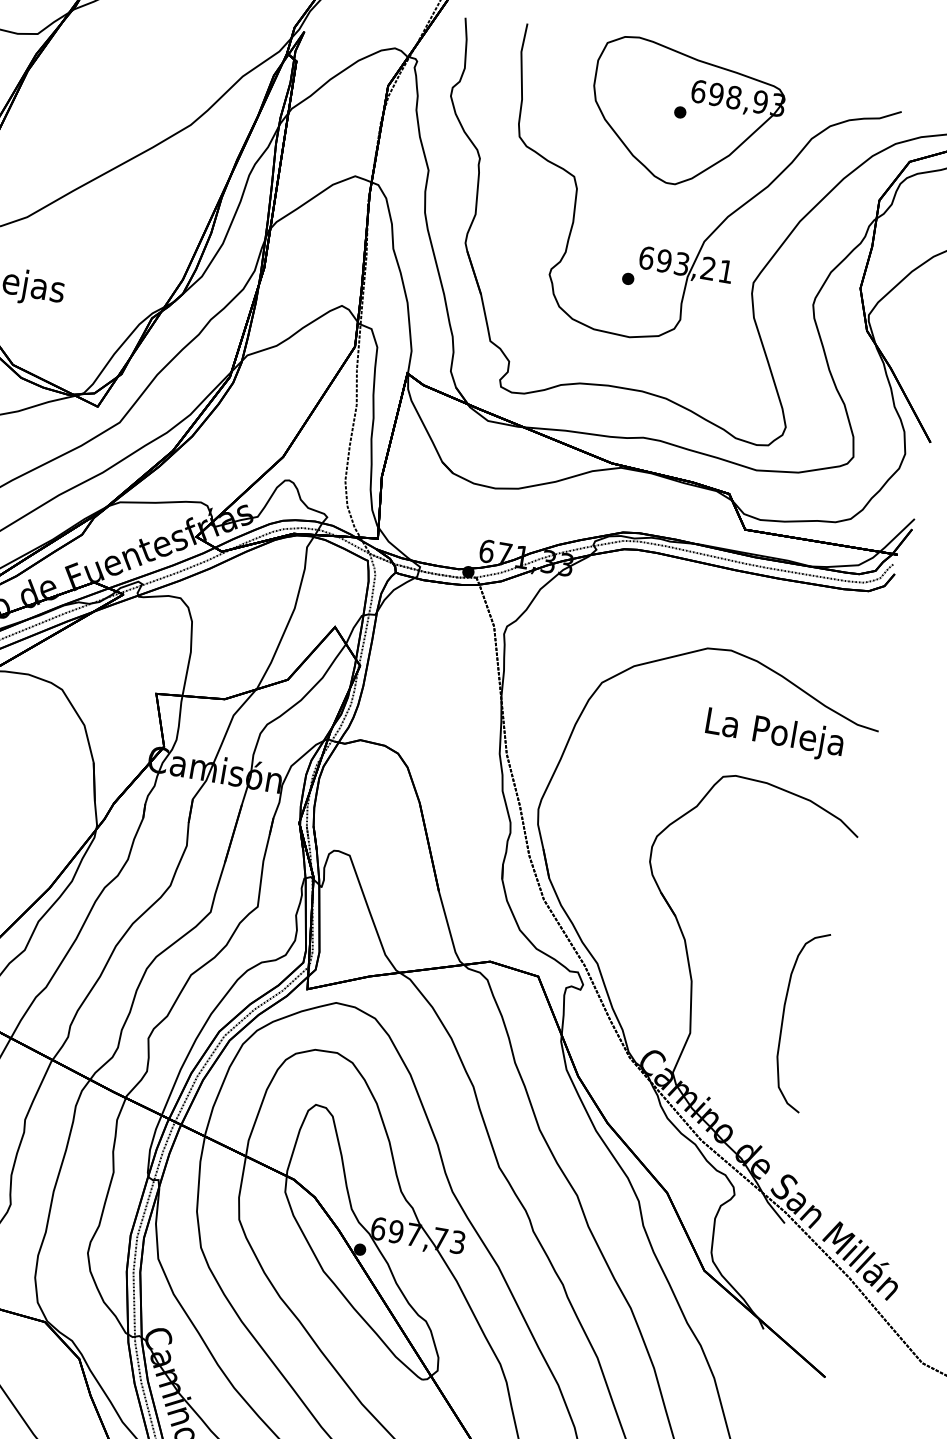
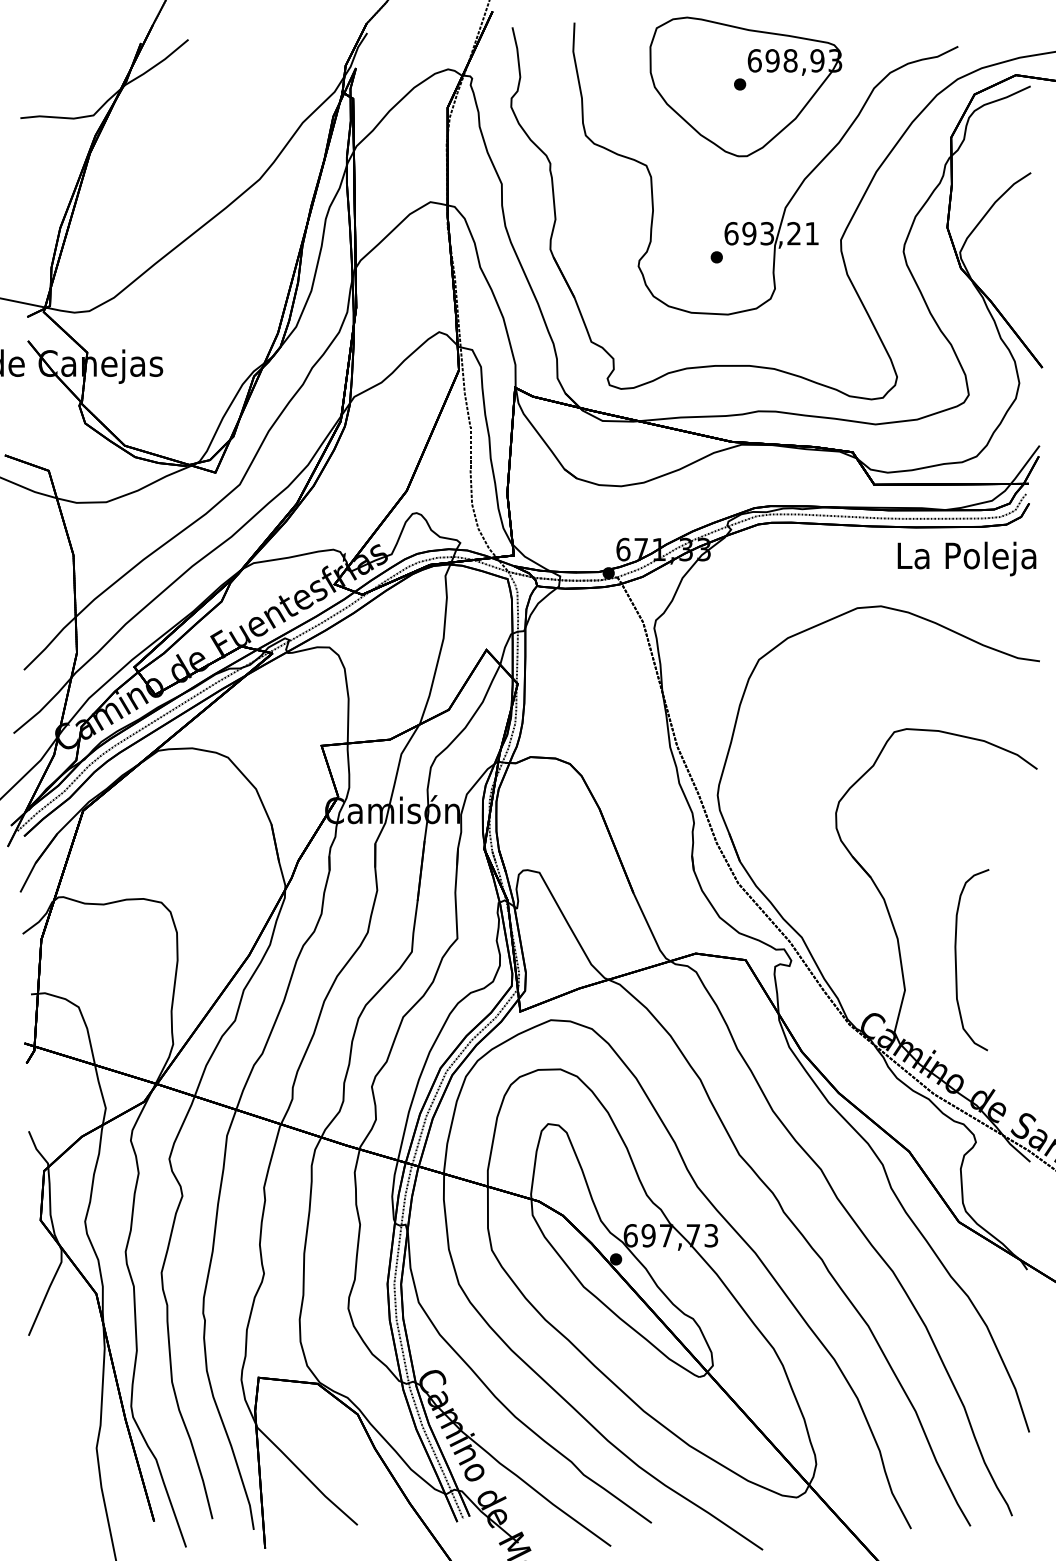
text: (774, 734) -> (966, 558), moved
curve: (783, 1018) -> (956, 960), moved

